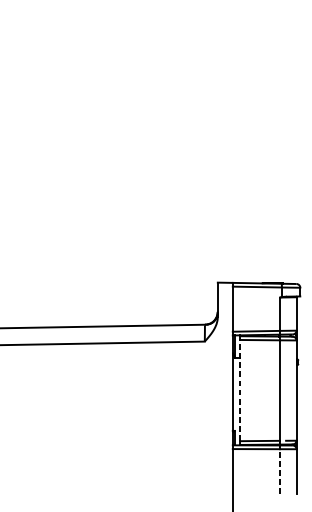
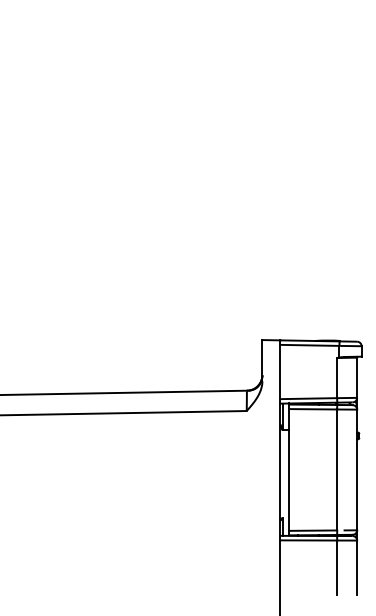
line: (240, 390) -> (289, 469), dashed -> solid
line: (280, 471) -> (337, 567), dashed -> solid

